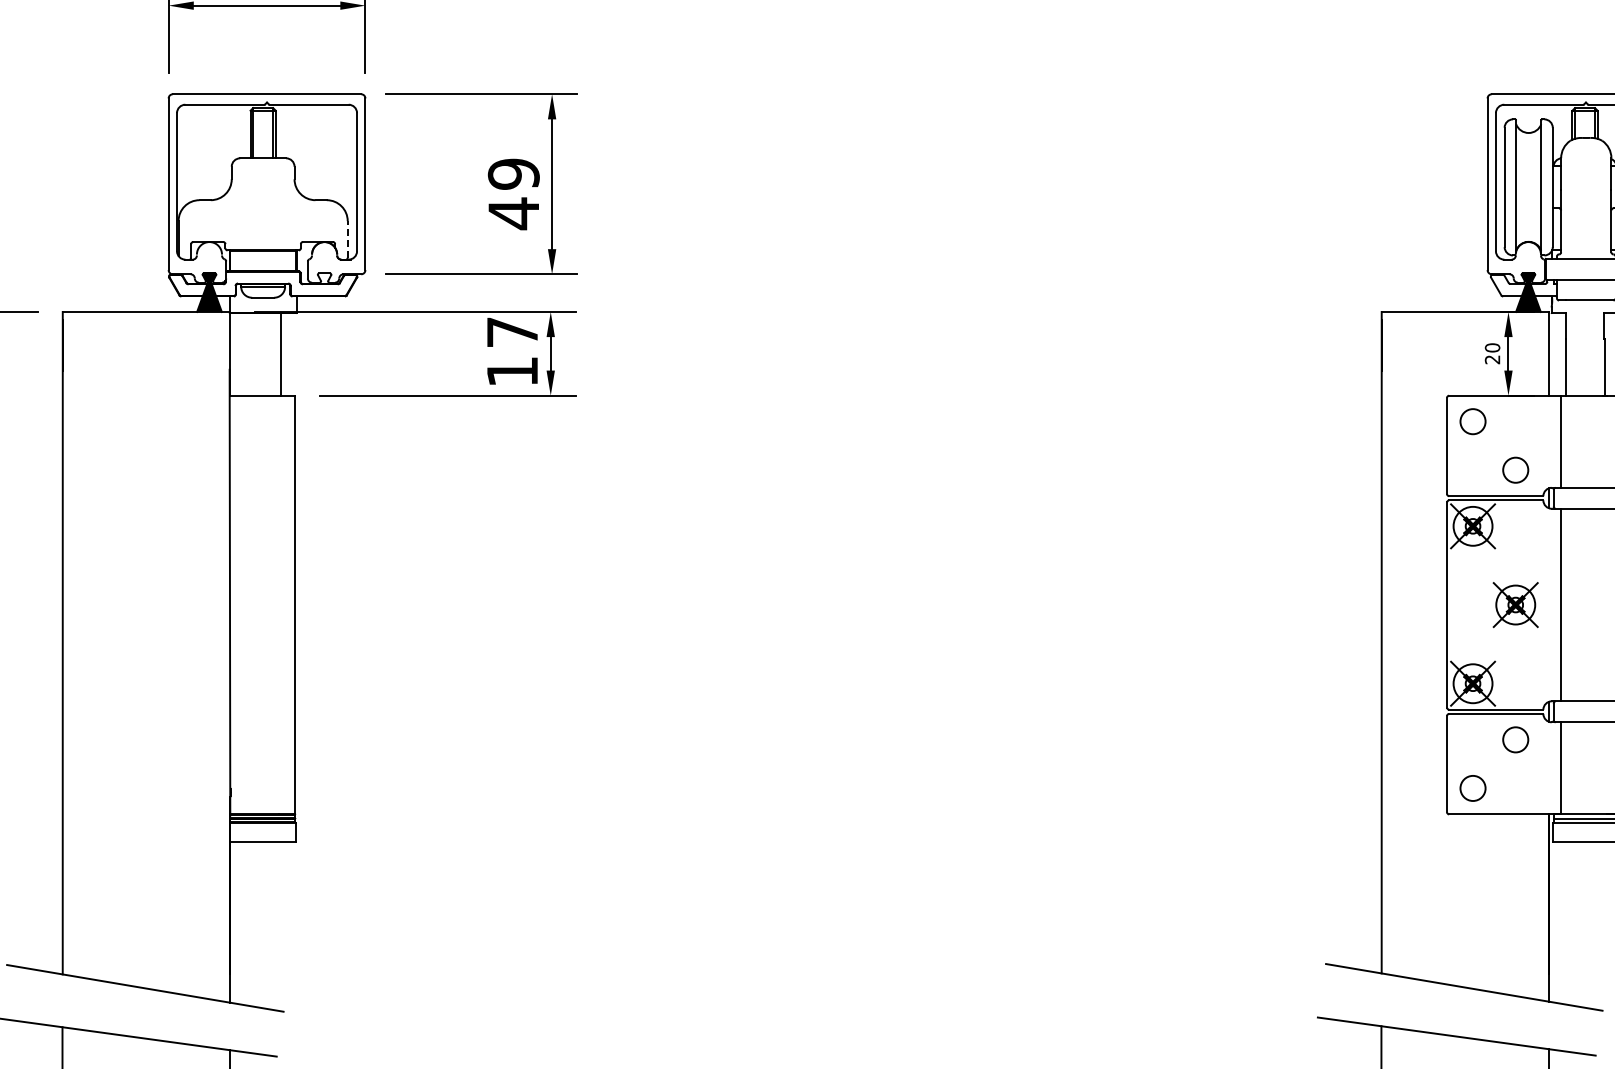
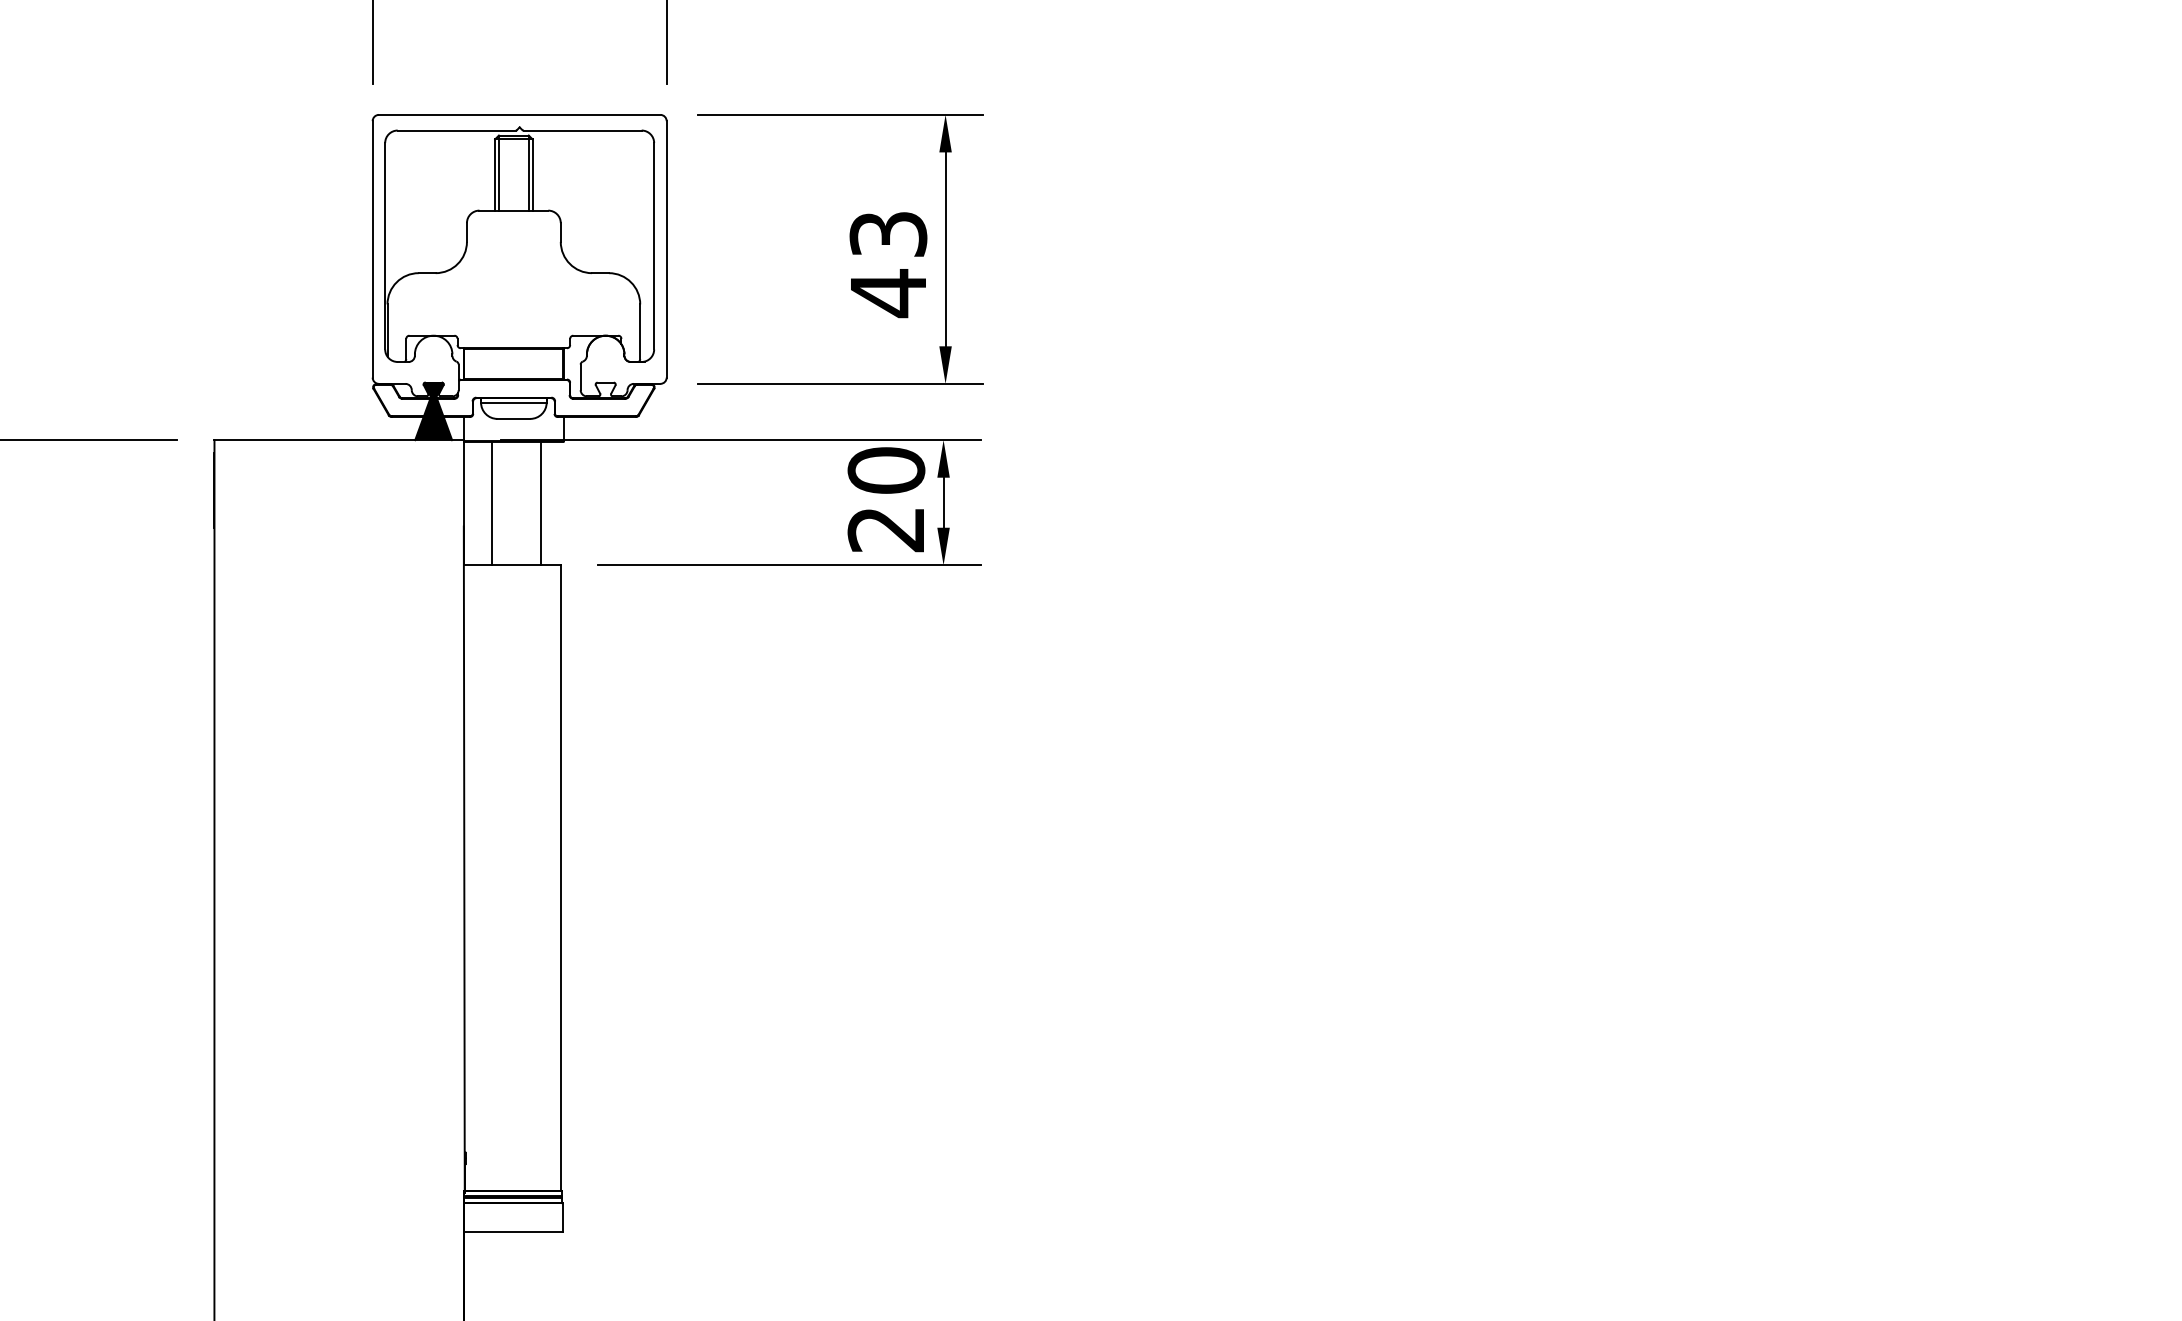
text: (513, 173) -> (887, 233), 49 -> 43
line: (347, 238) -> (639, 330), dashed -> solid
text: (512, 351) -> (886, 499), 17 -> 20
line: (248, 354) -> (491, 503), added

